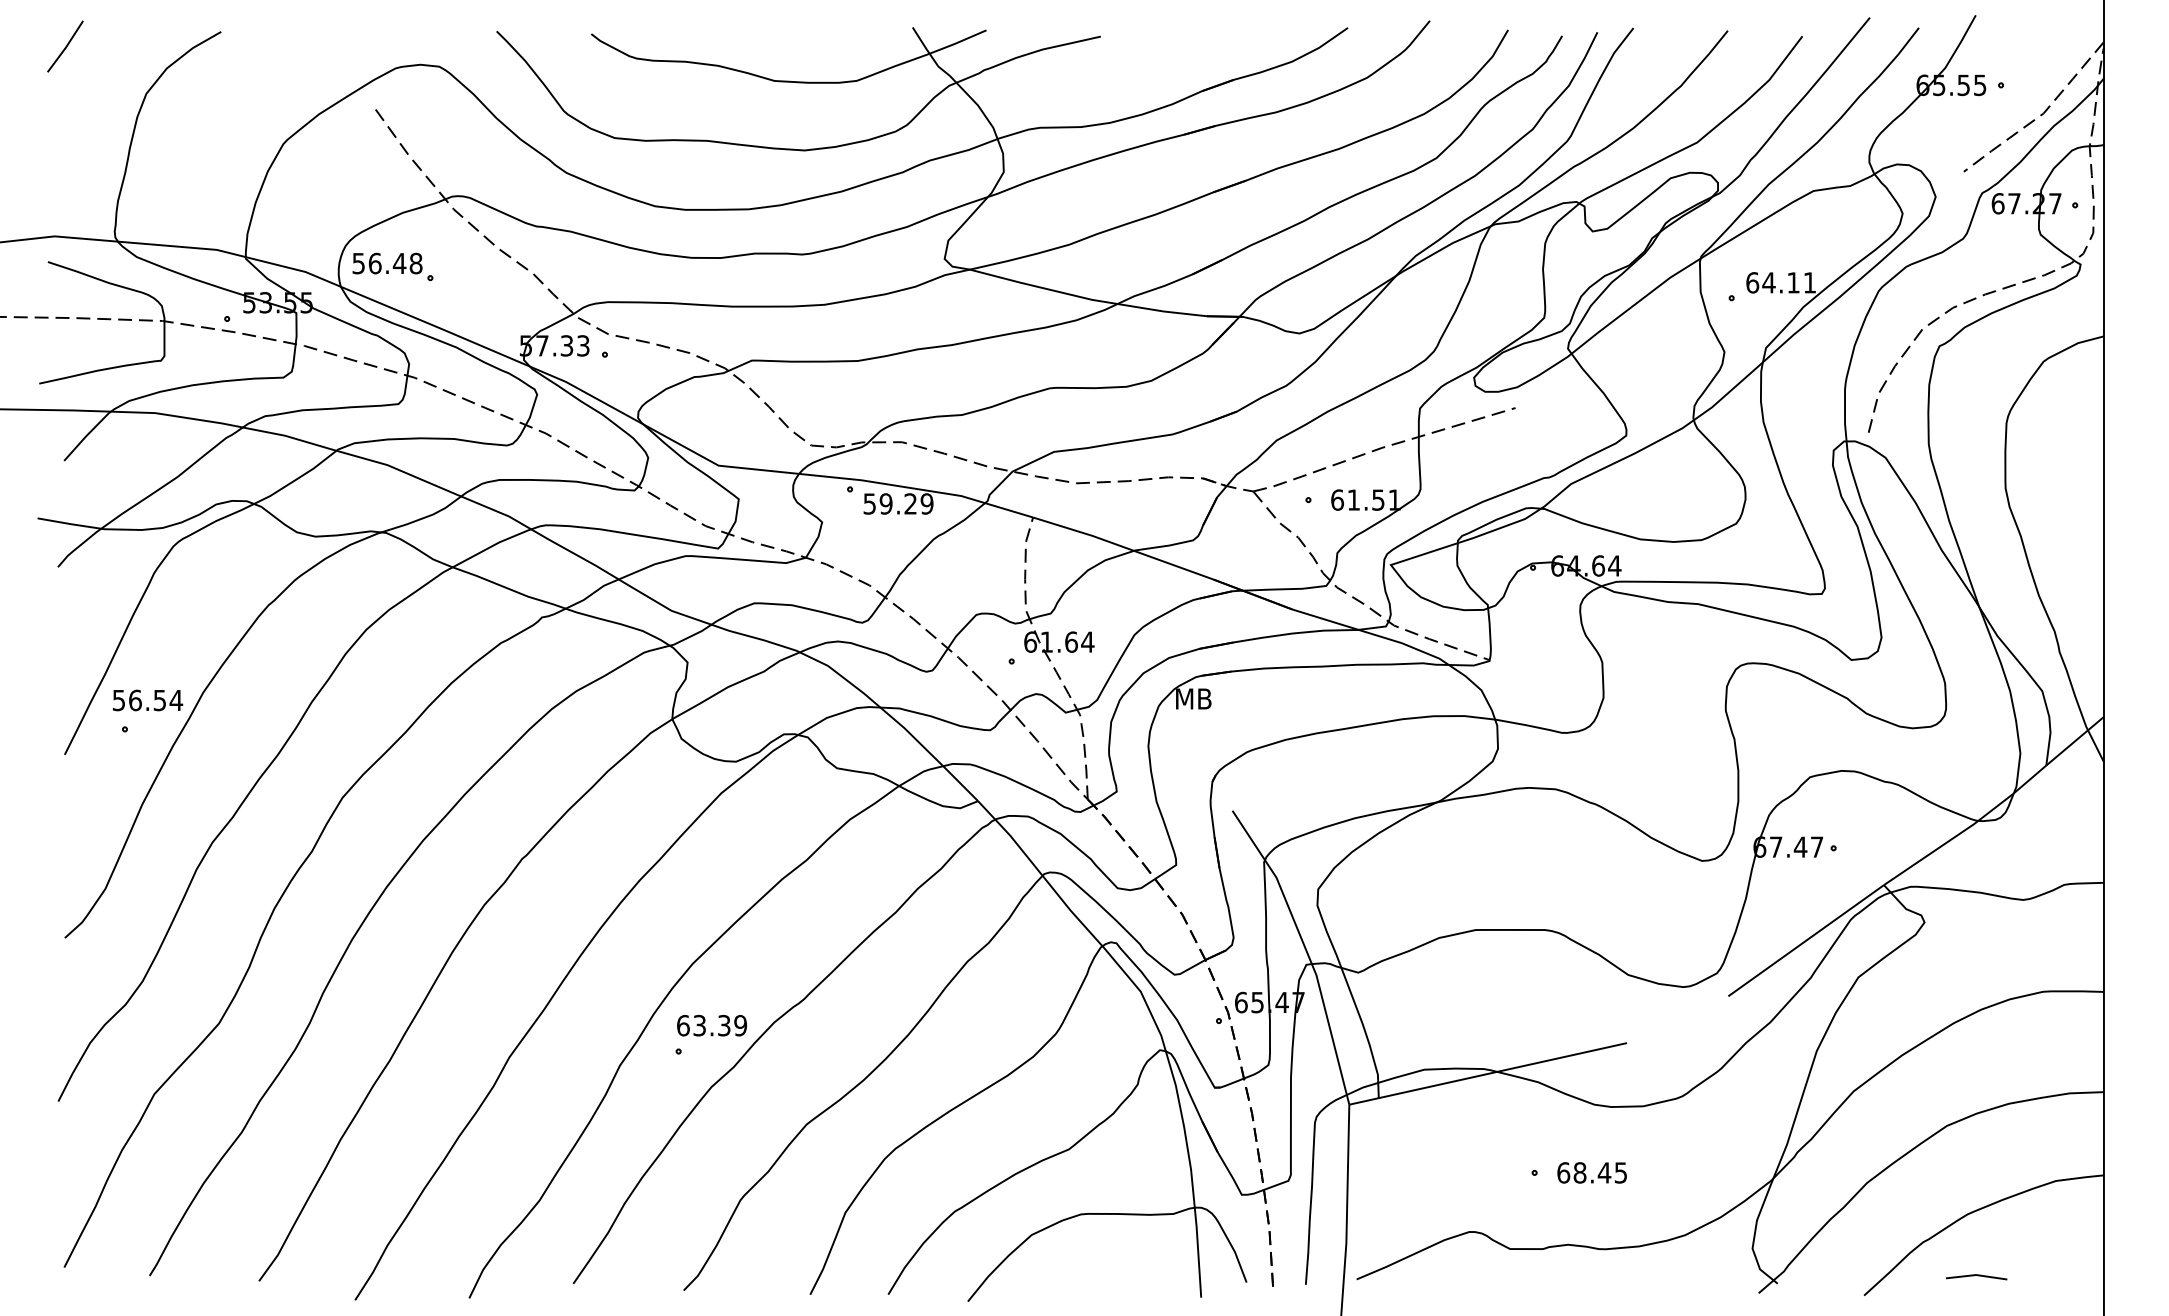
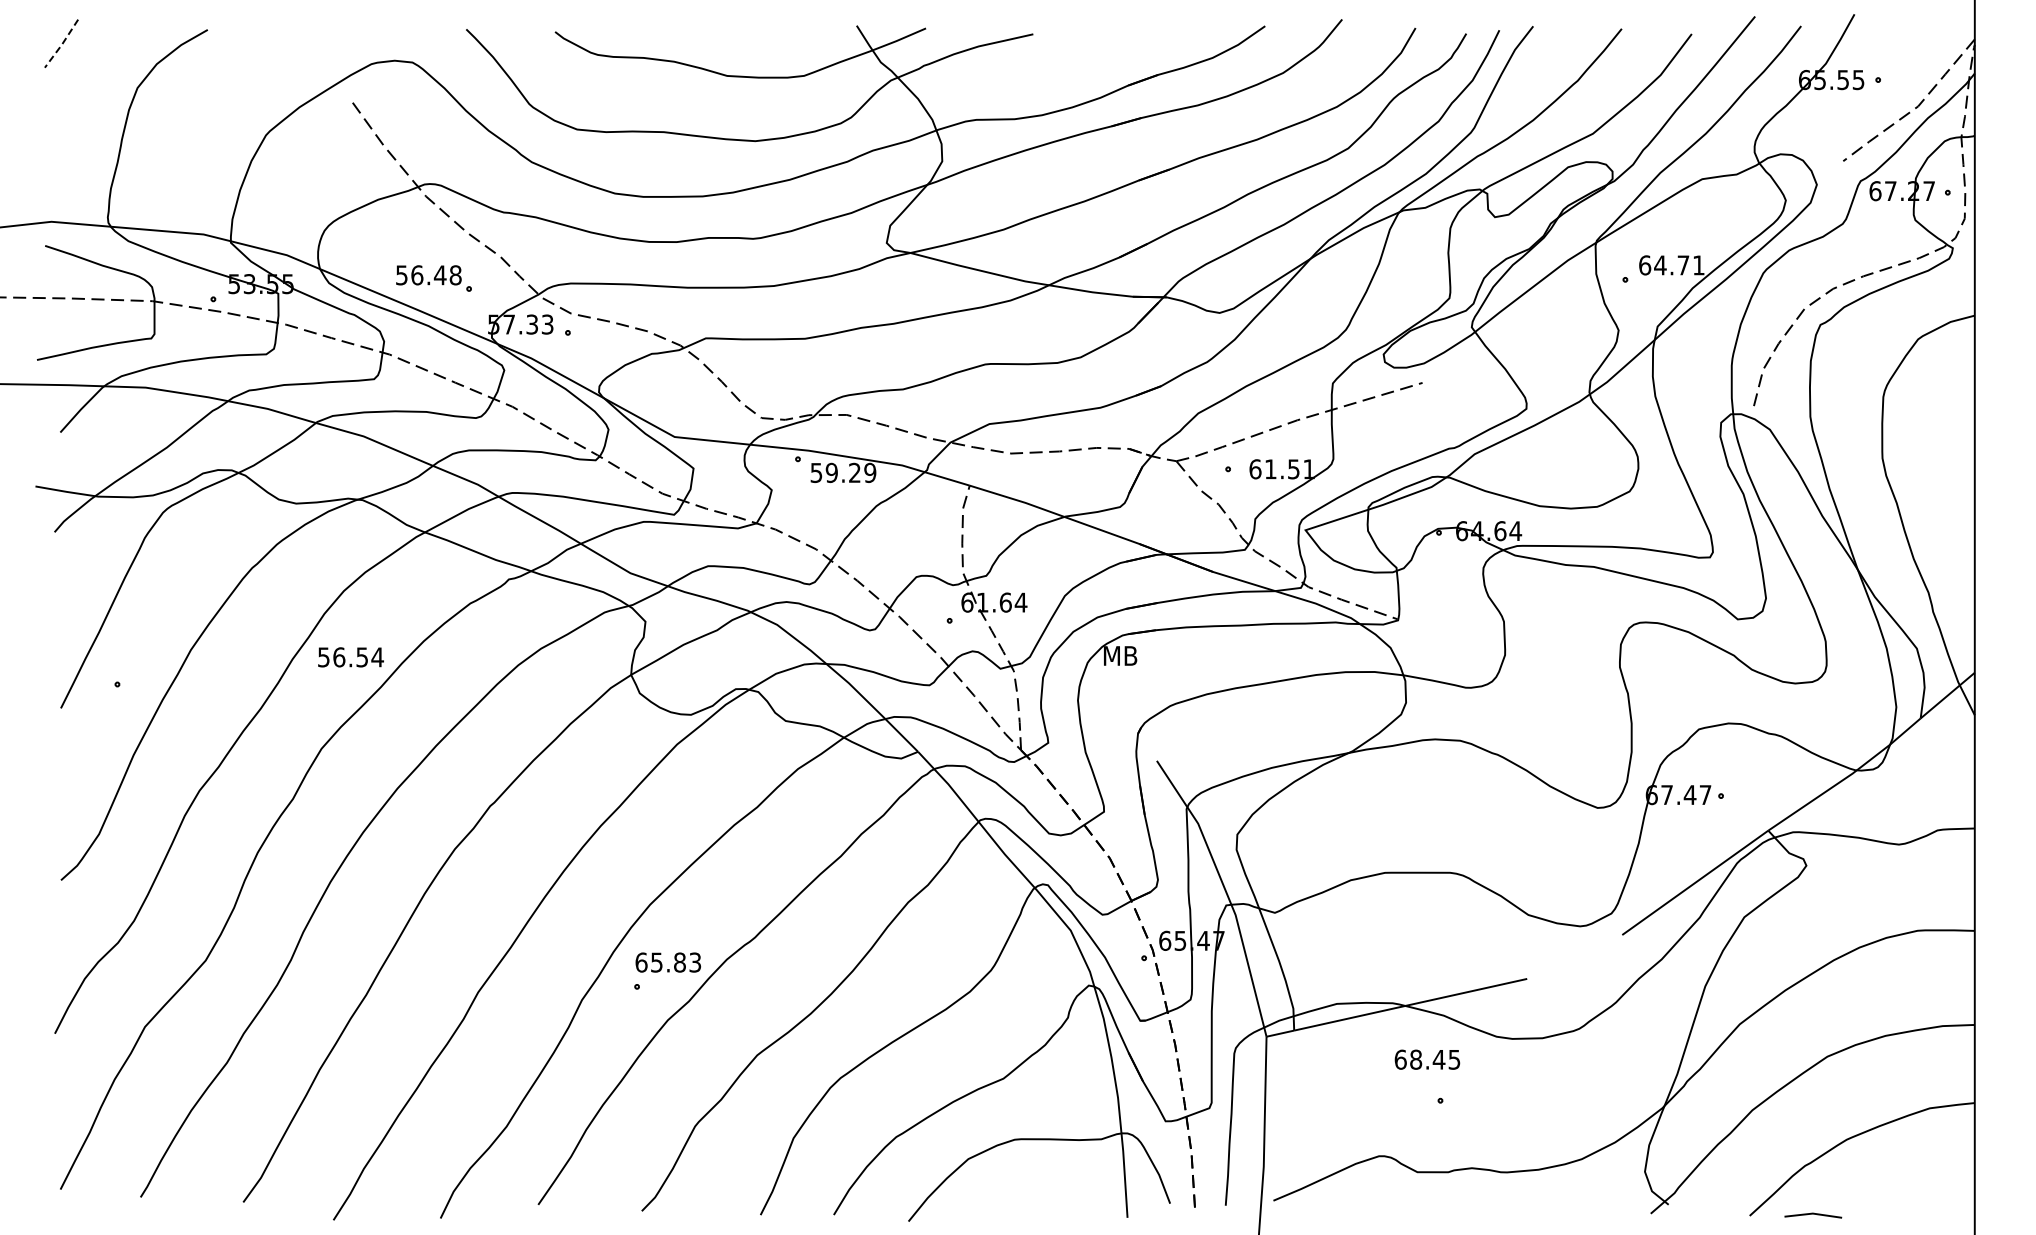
line: (66, 47) -> (62, 44), solid -> dashed
part: (392, 266) -> (433, 278), moved
text: (1793, 282) -> (1683, 265), 64.11 -> 64.71
text: (147, 700) -> (350, 657), moved
text: (720, 1025) -> (676, 962), 63.39 -> 65.83
text: (1592, 1172) -> (1427, 1059), moved
line: (1976, 1275) -> (1813, 1214), moved

